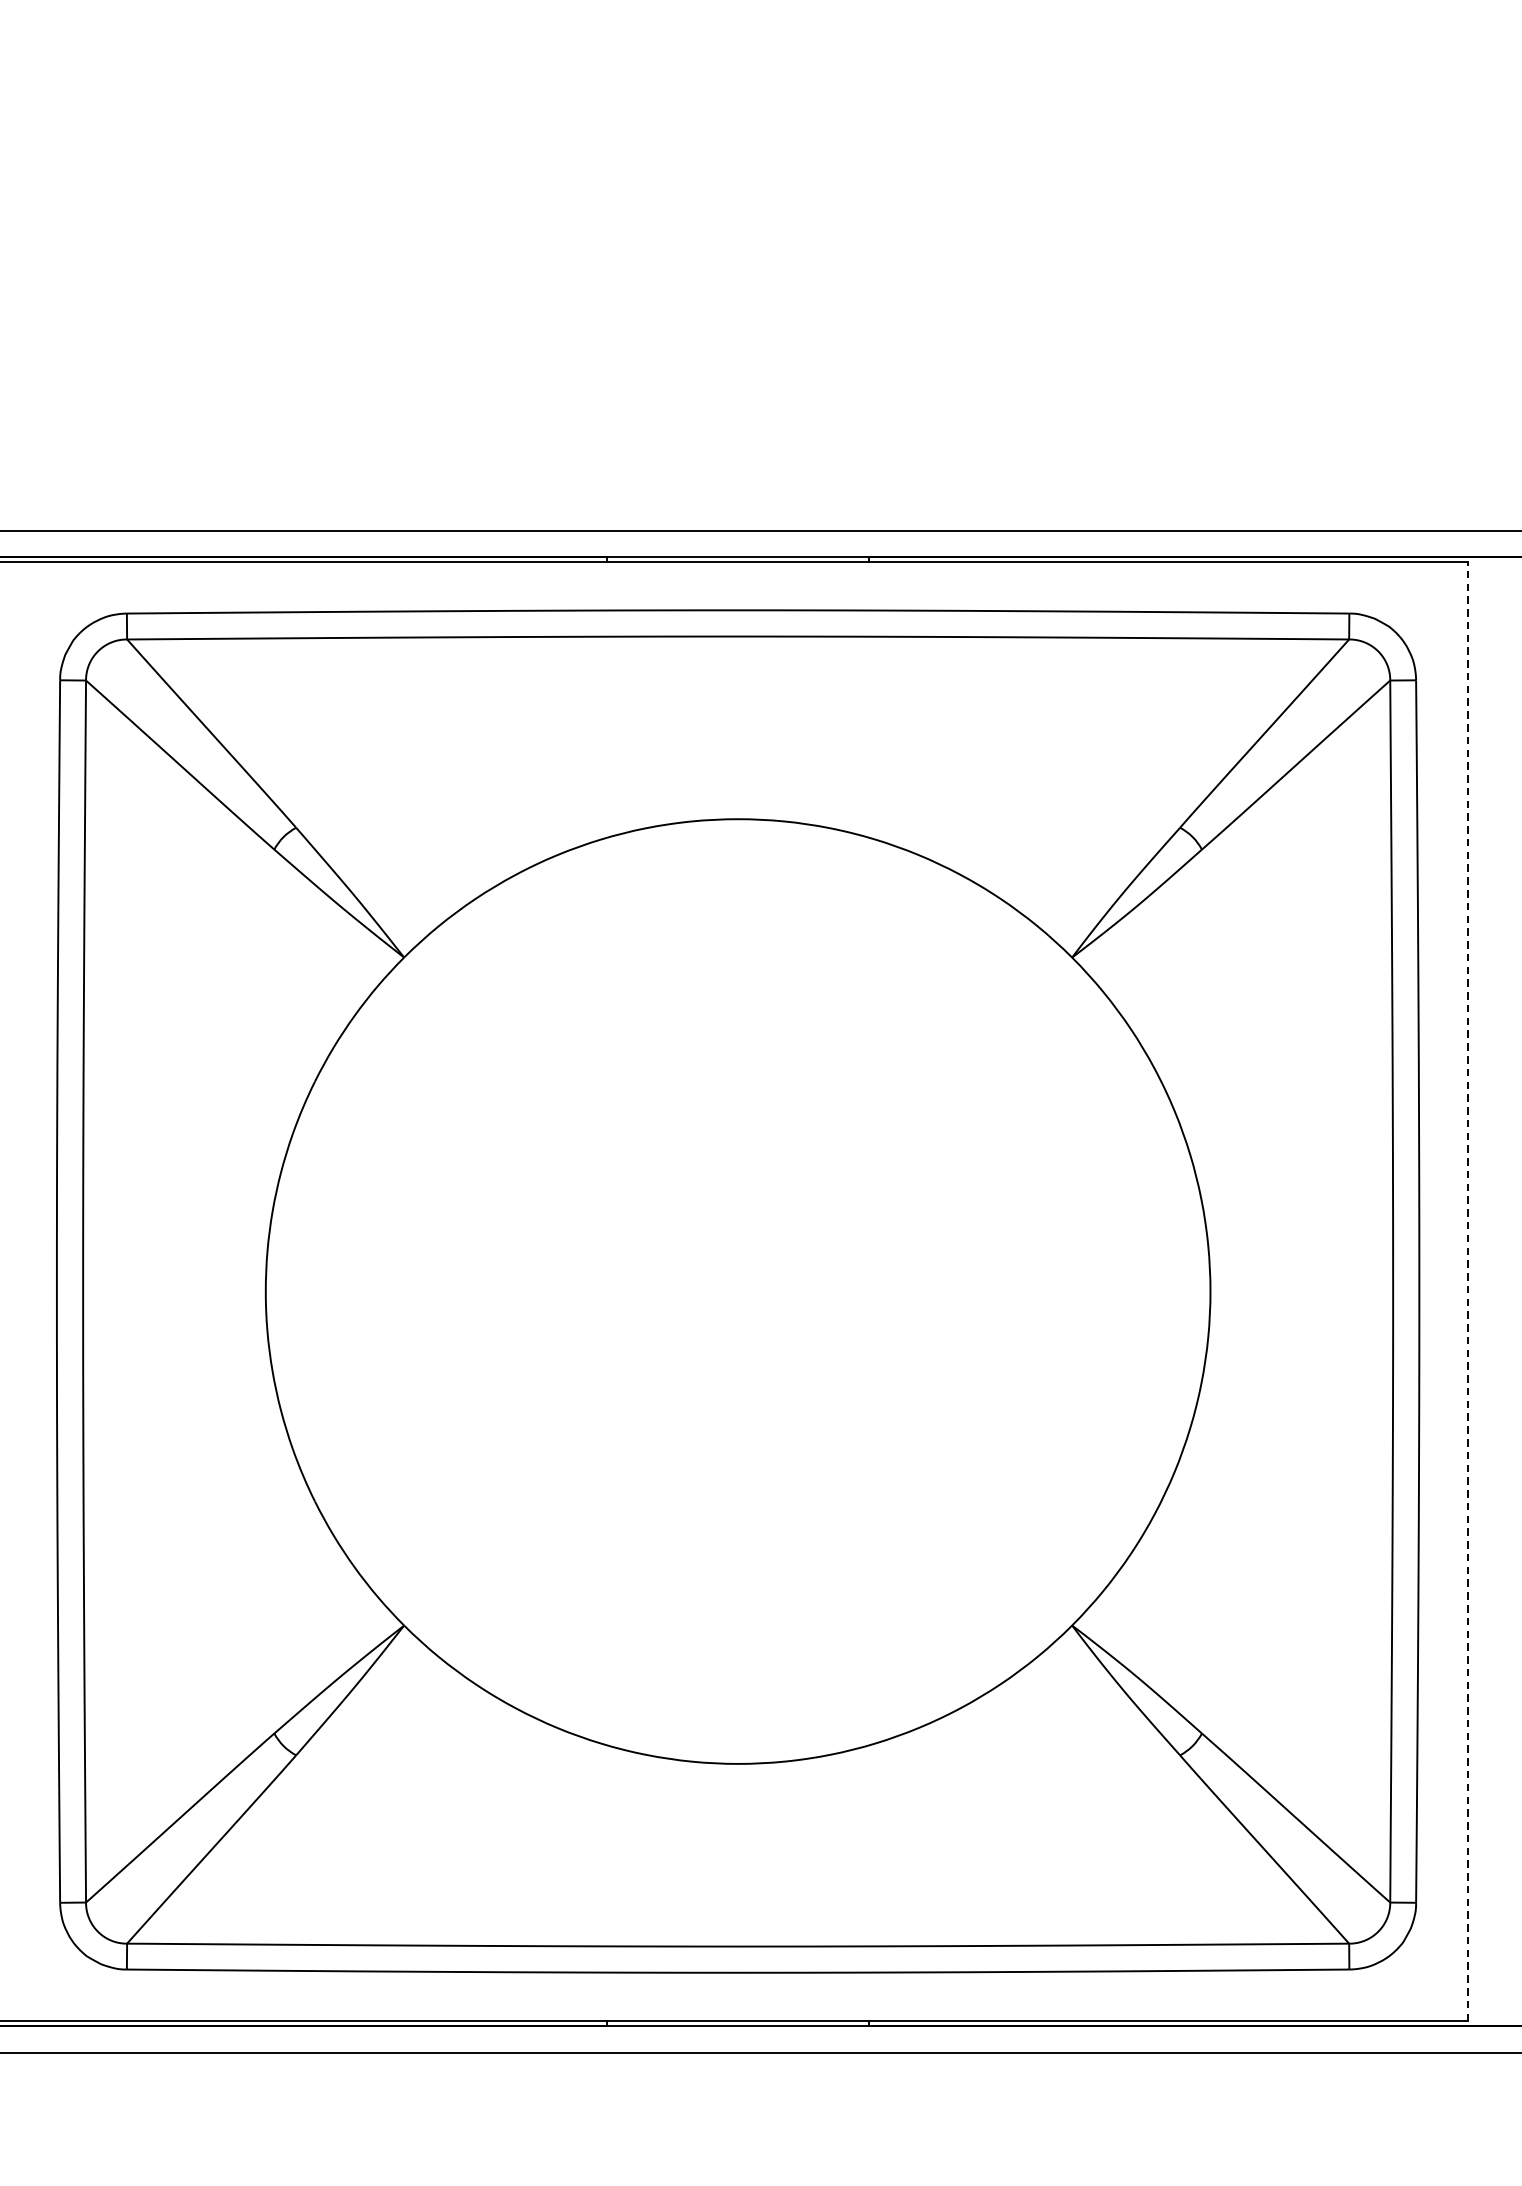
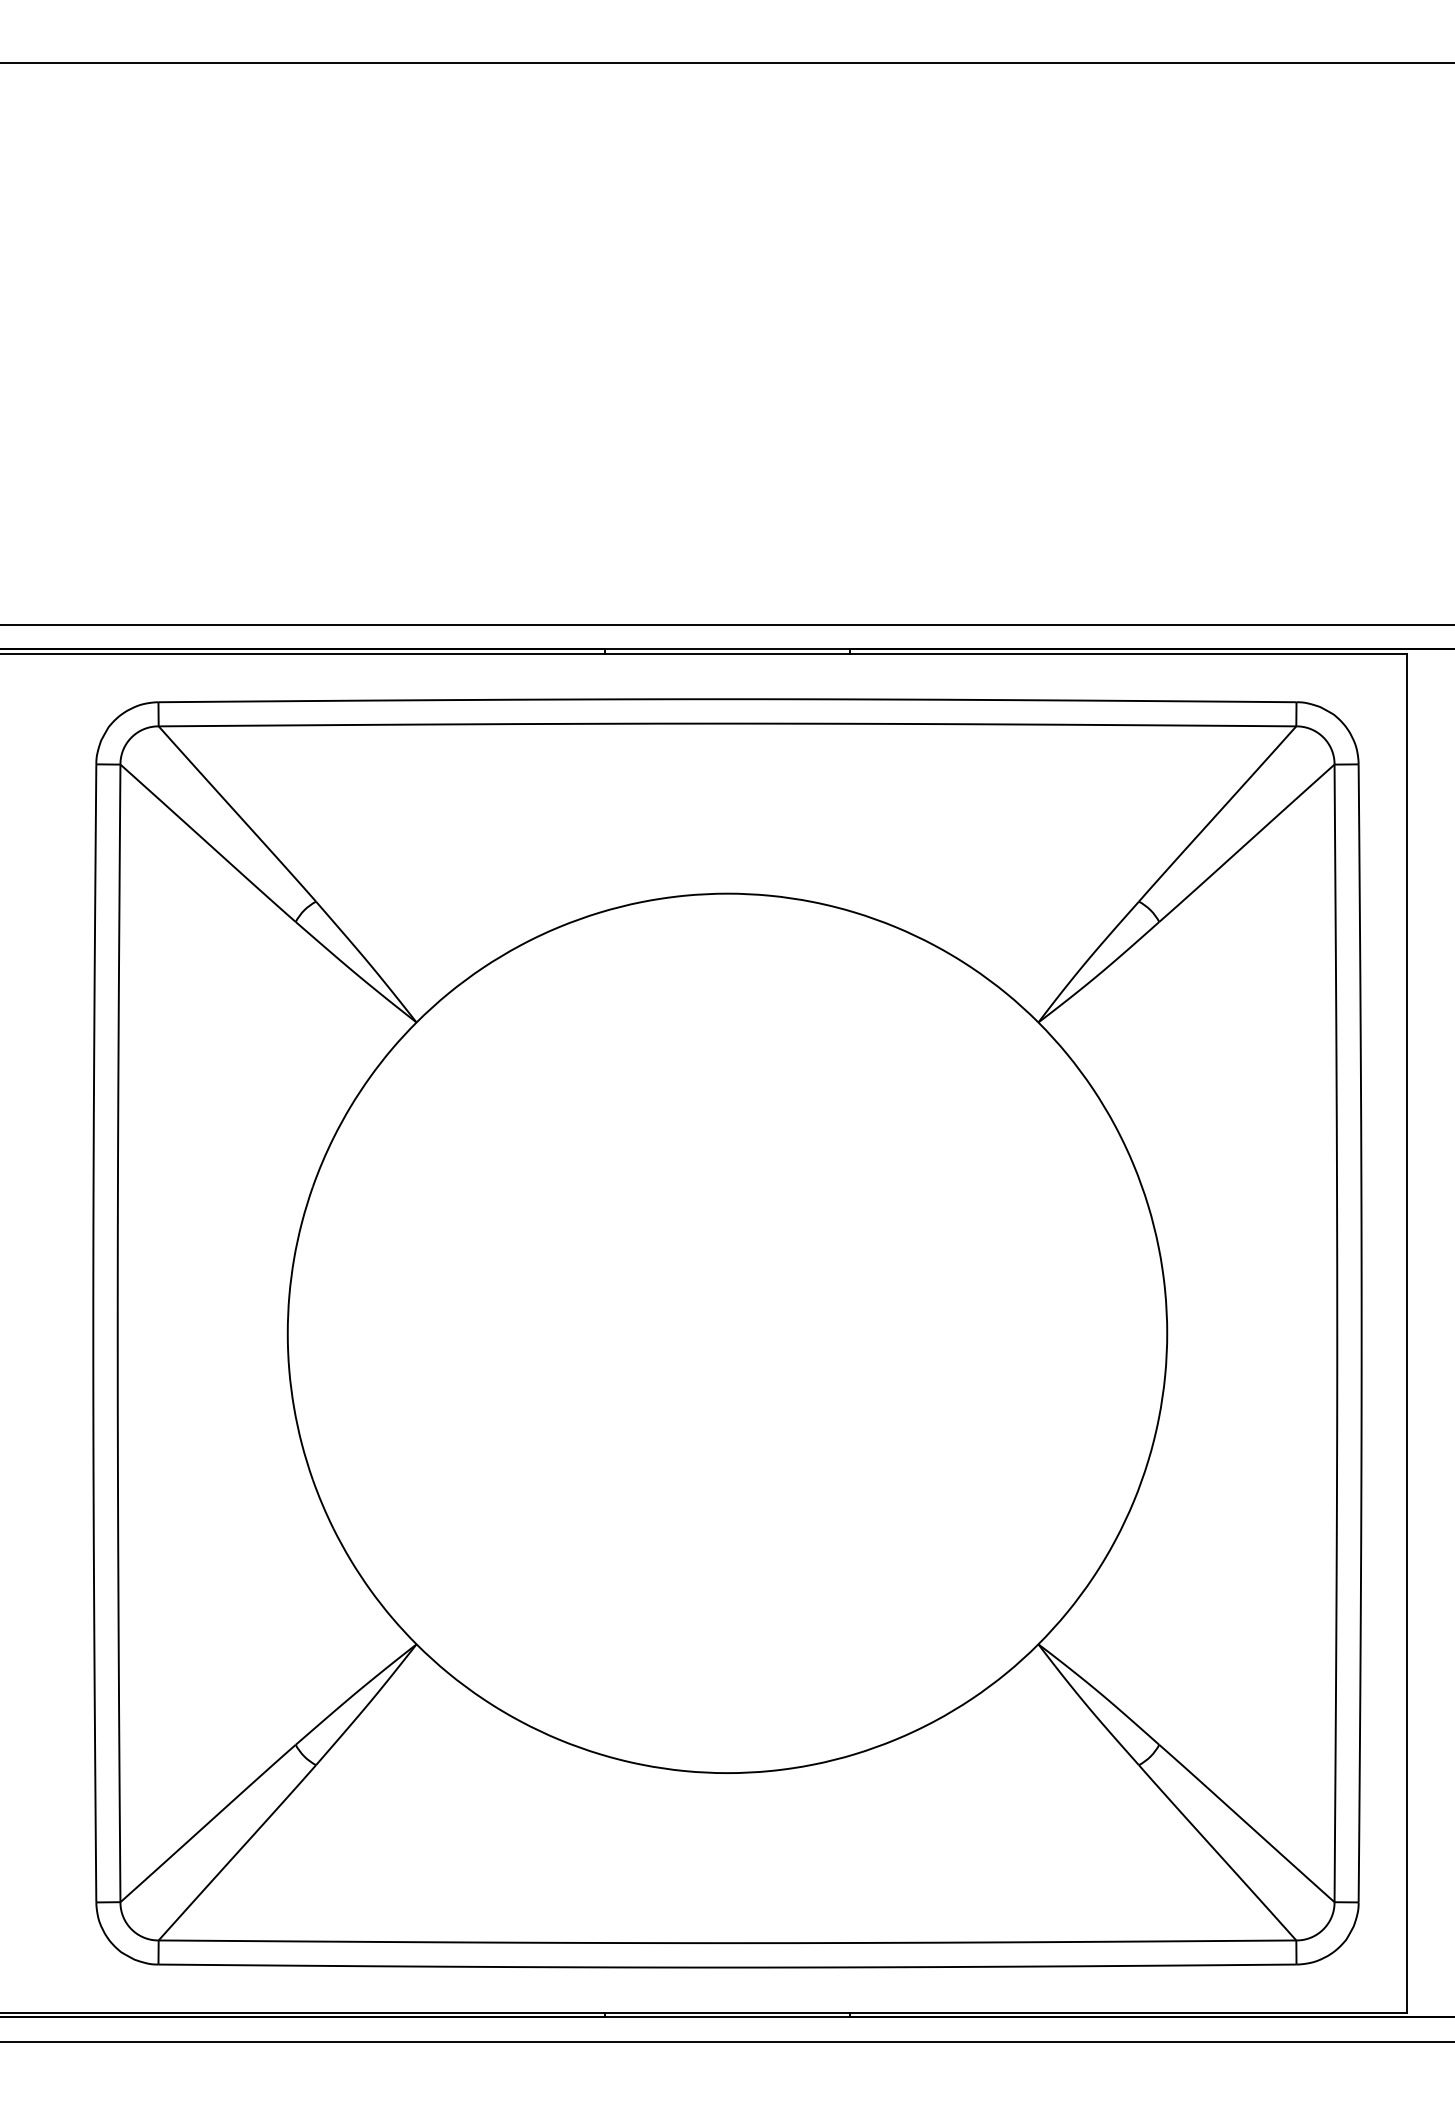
line: (1467, 1290) -> (1406, 1332), dashed -> solid

